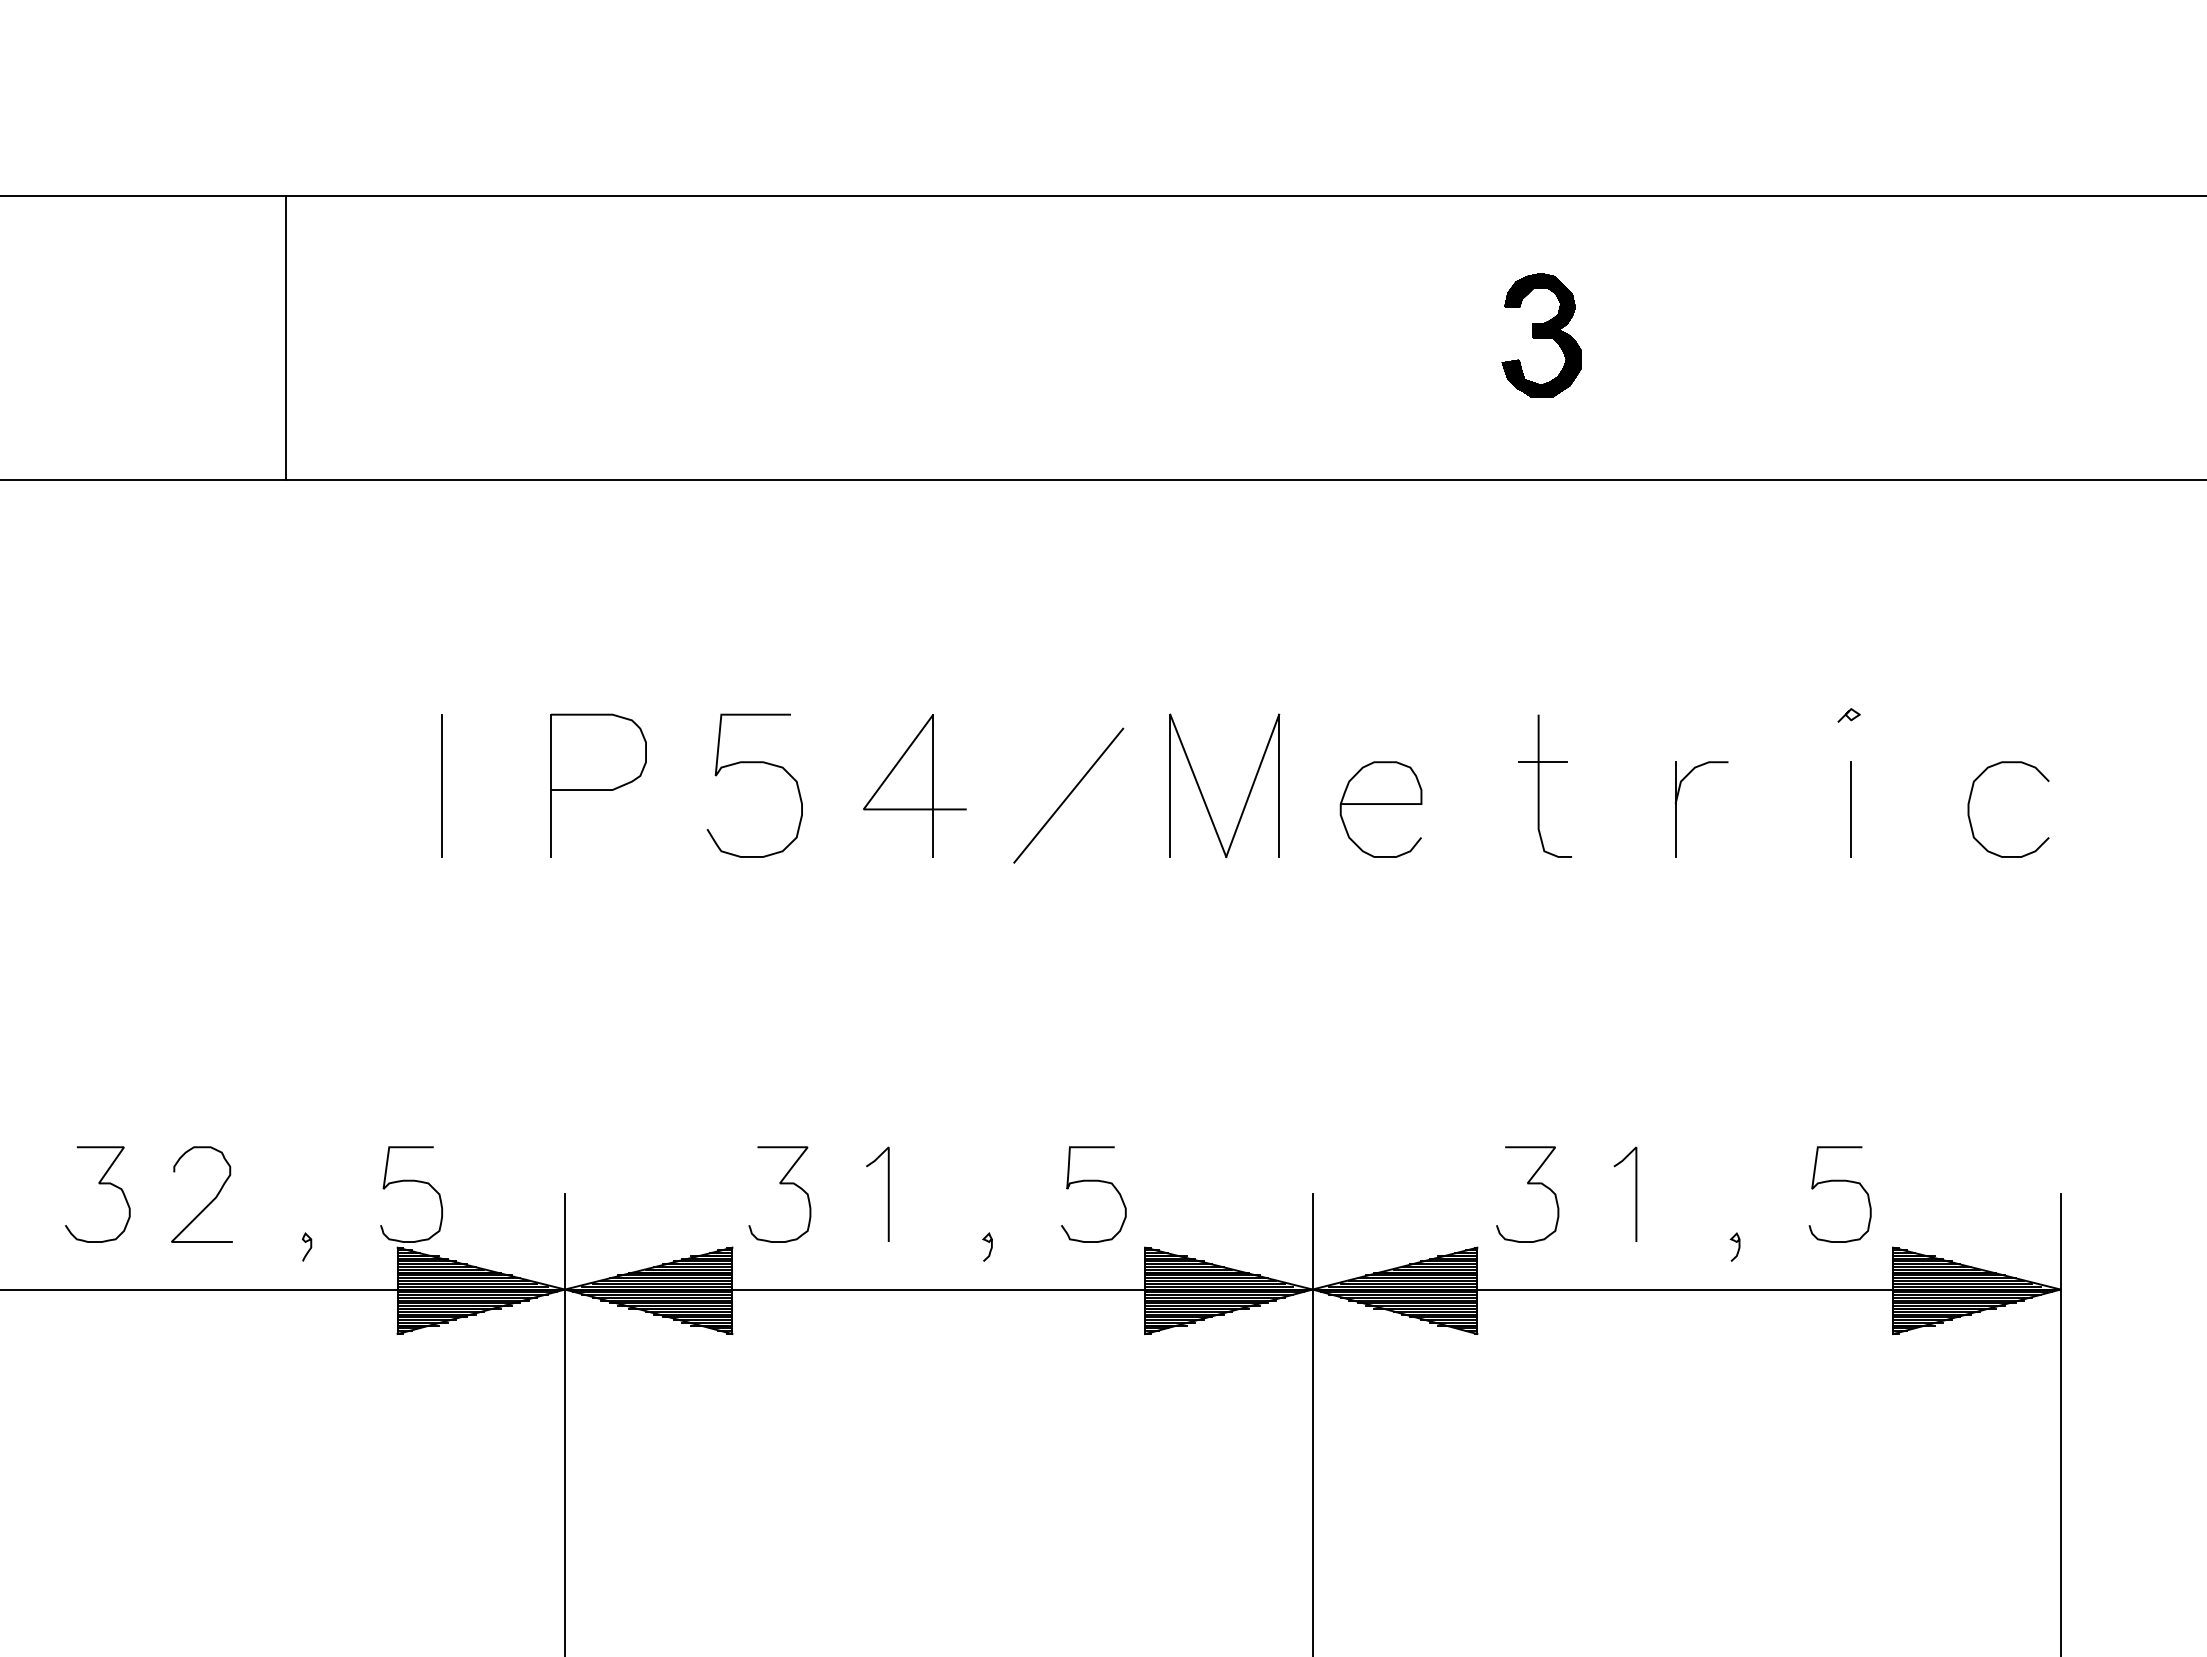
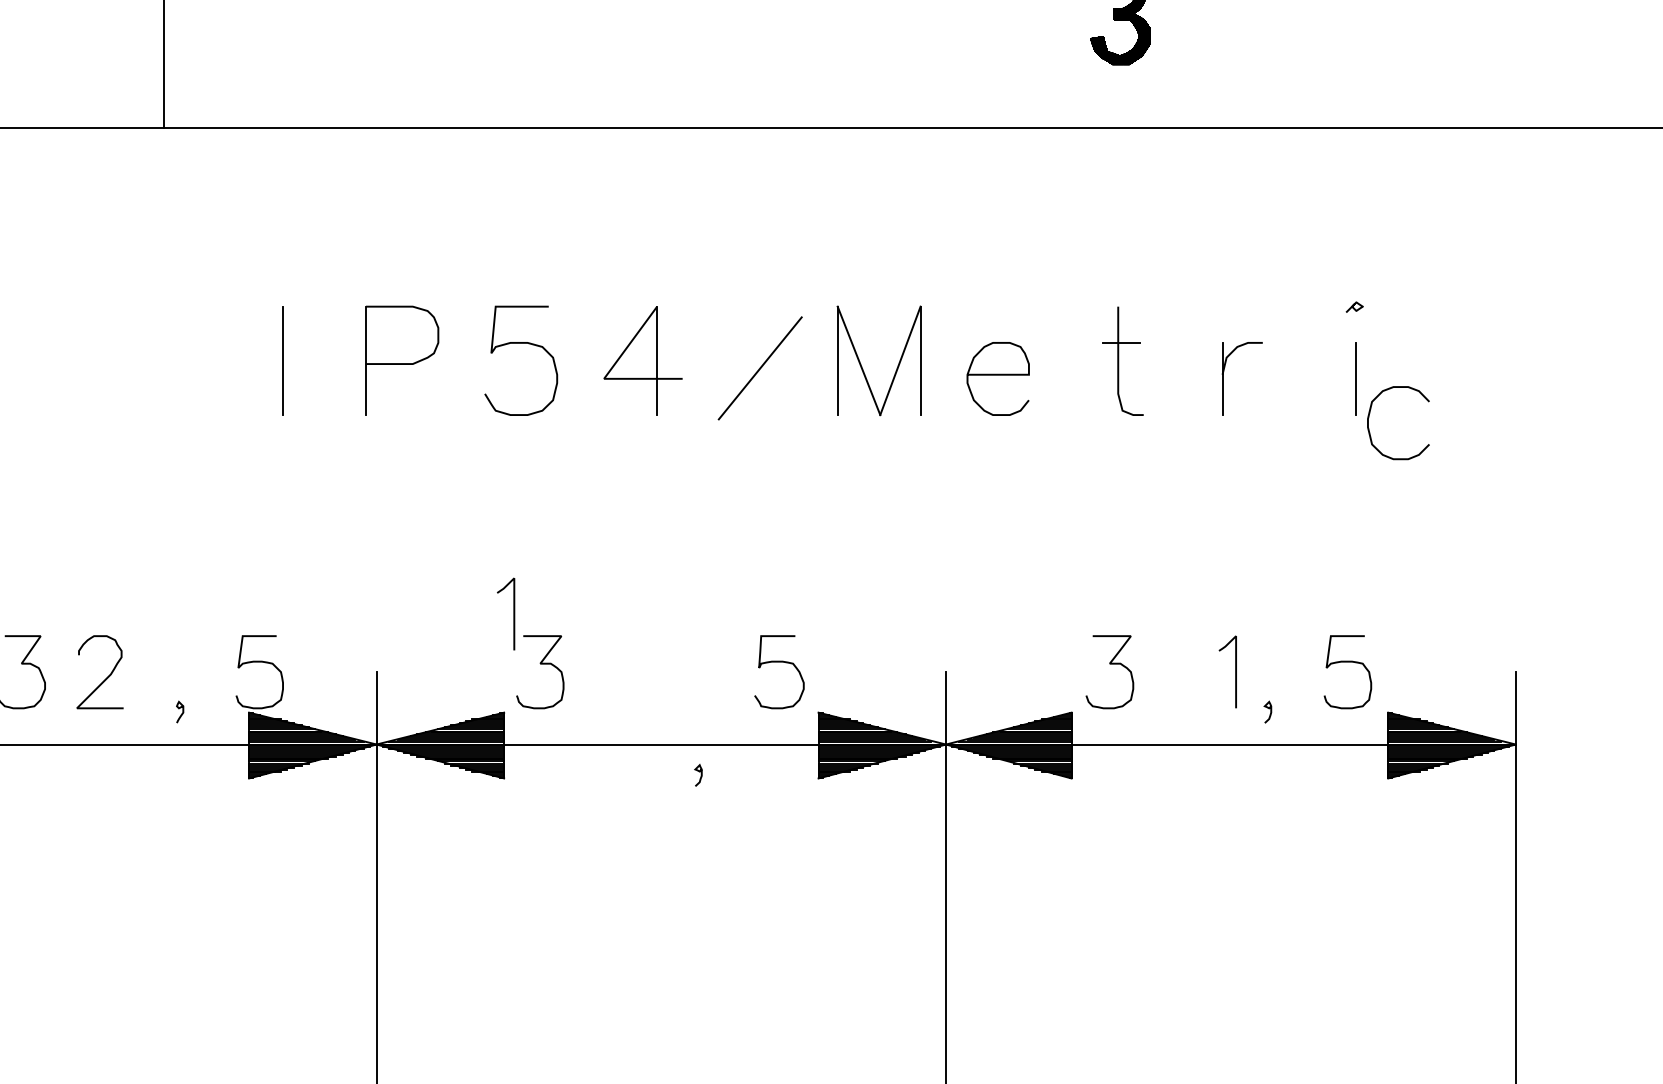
curve: (1970, 801) -> (1369, 416), moved
curve: (887, 1193) -> (513, 613), moved
curve: (1635, 1193) -> (1235, 671), moved
curve: (990, 1248) -> (700, 776), moved

